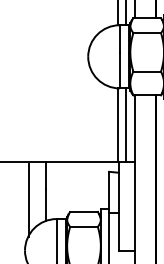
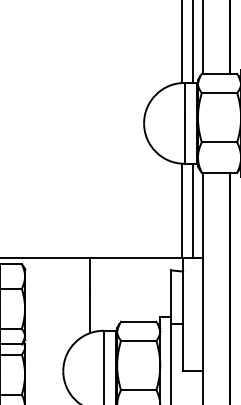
line: (29, 200) -> (68, 306), removed

